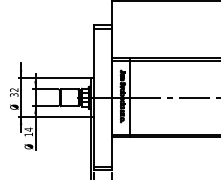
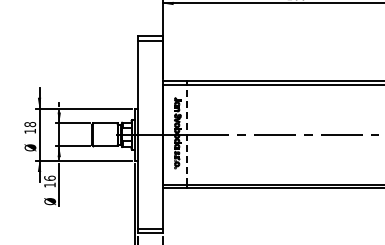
text: (14, 92) -> (30, 127), 32 -> 18
line: (129, 97) -> (187, 134), solid -> dashed
text: (28, 129) -> (49, 178), 14 -> 16

